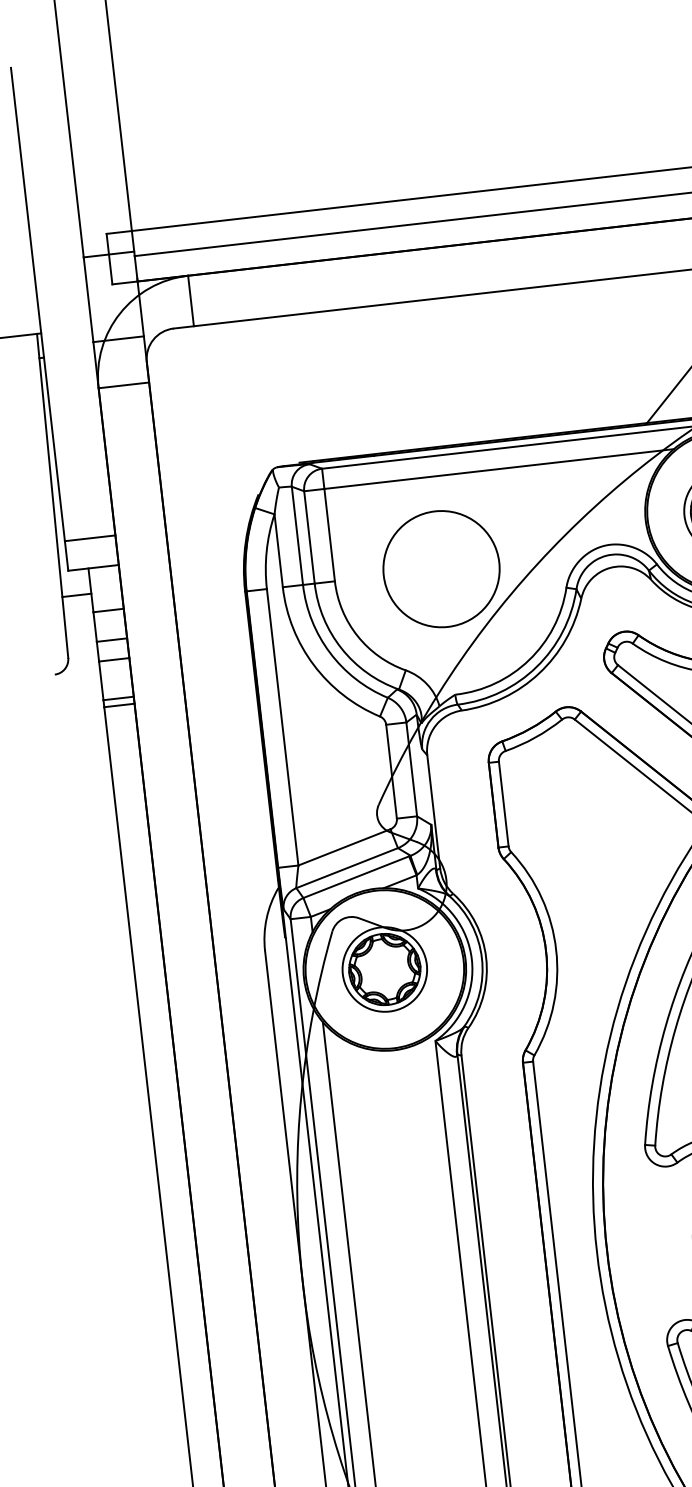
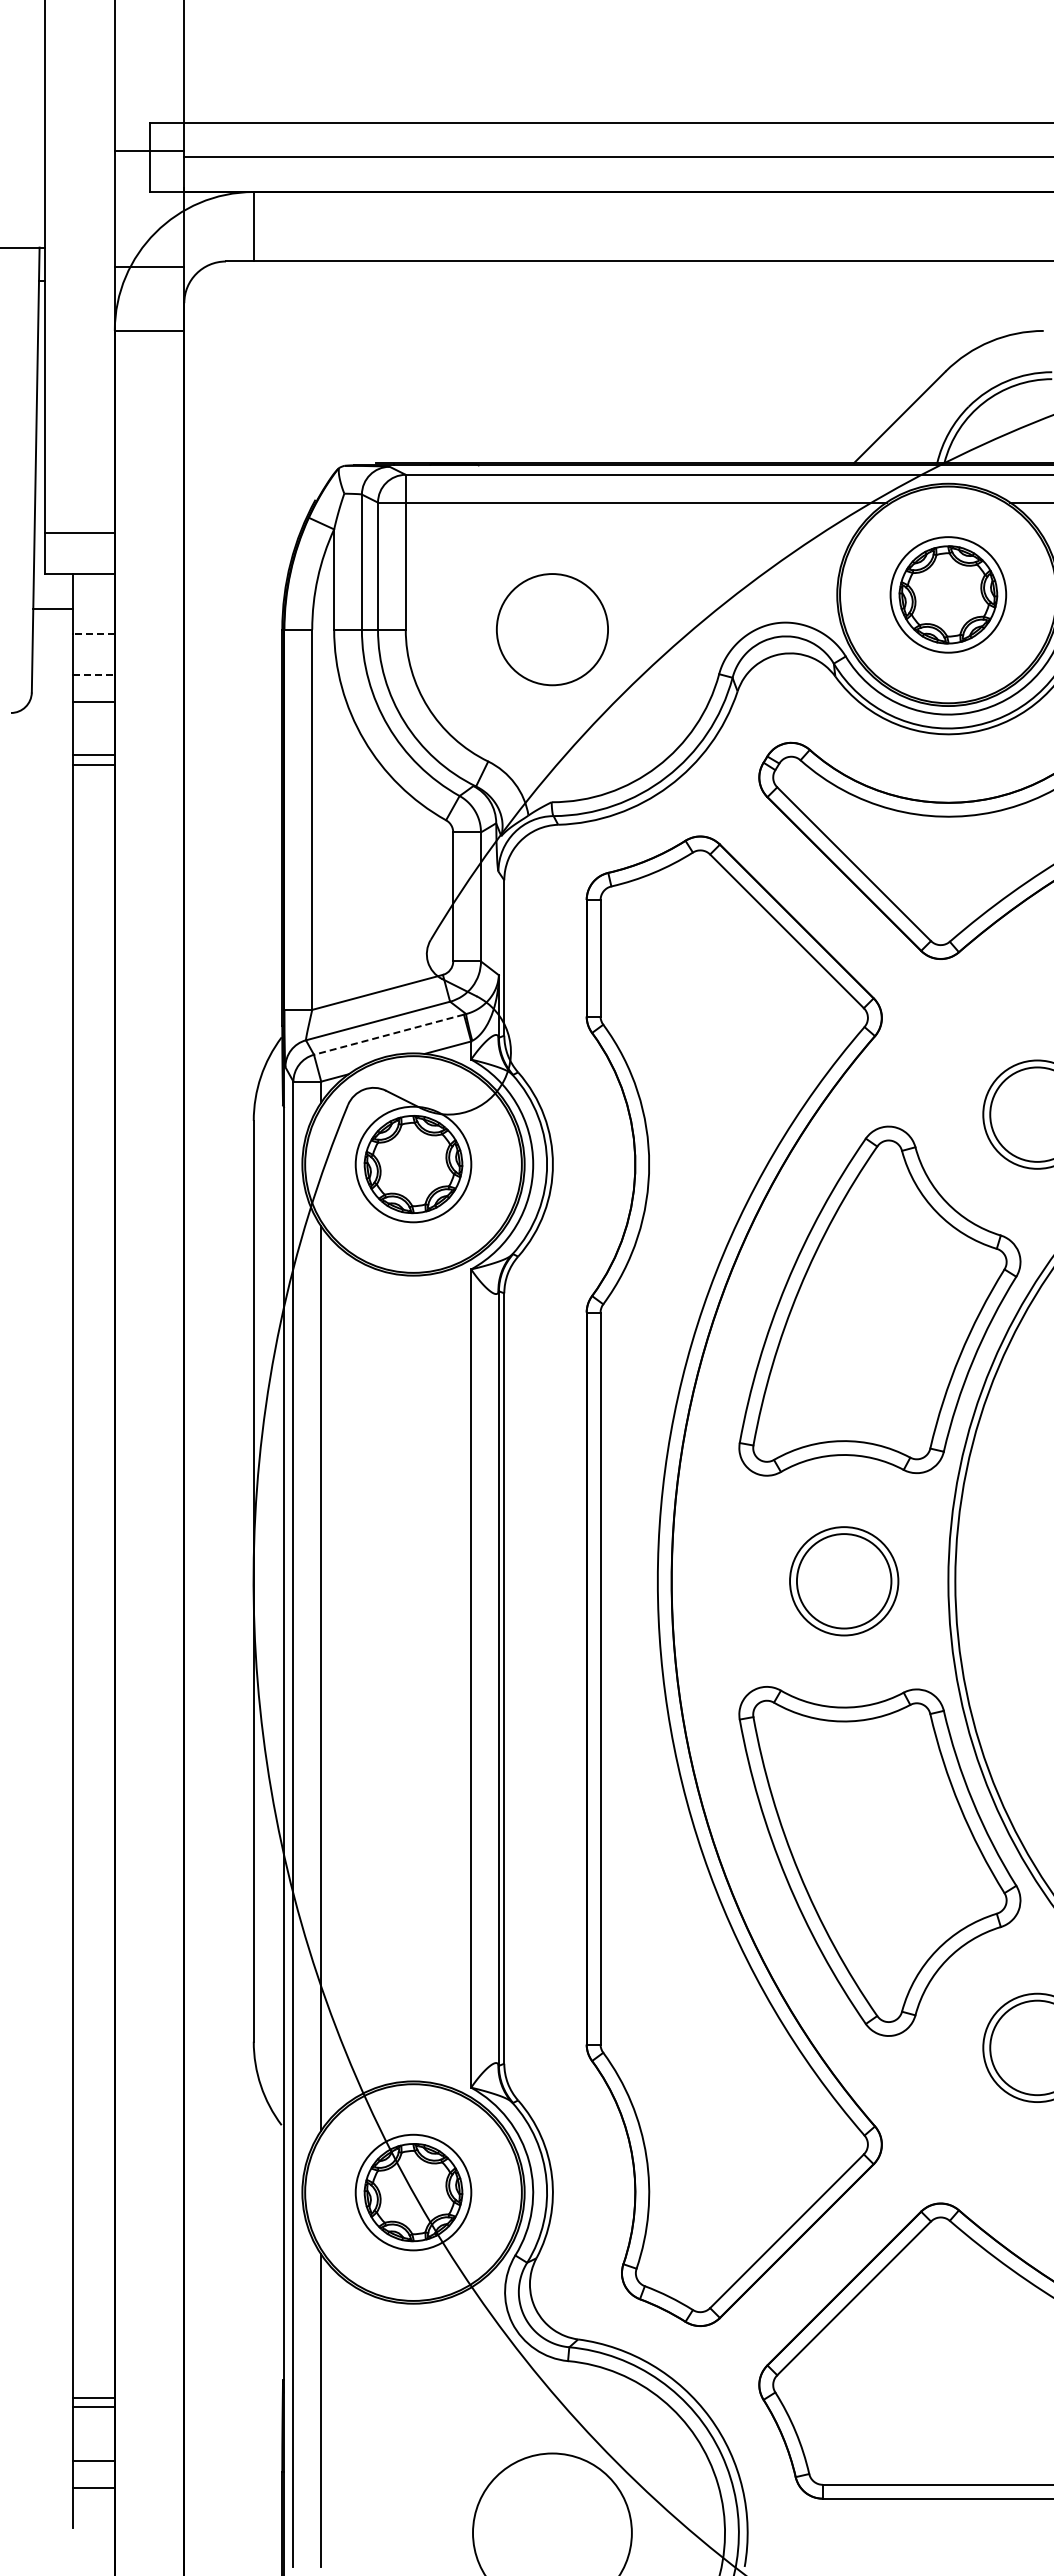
circle: (441, 569) -> (552, 629), size x0.7
line: (108, 610) -> (93, 634), solid -> dashed
line: (111, 639) -> (93, 674), solid -> dashed
line: (356, 876) -> (389, 1034), solid -> dashed

